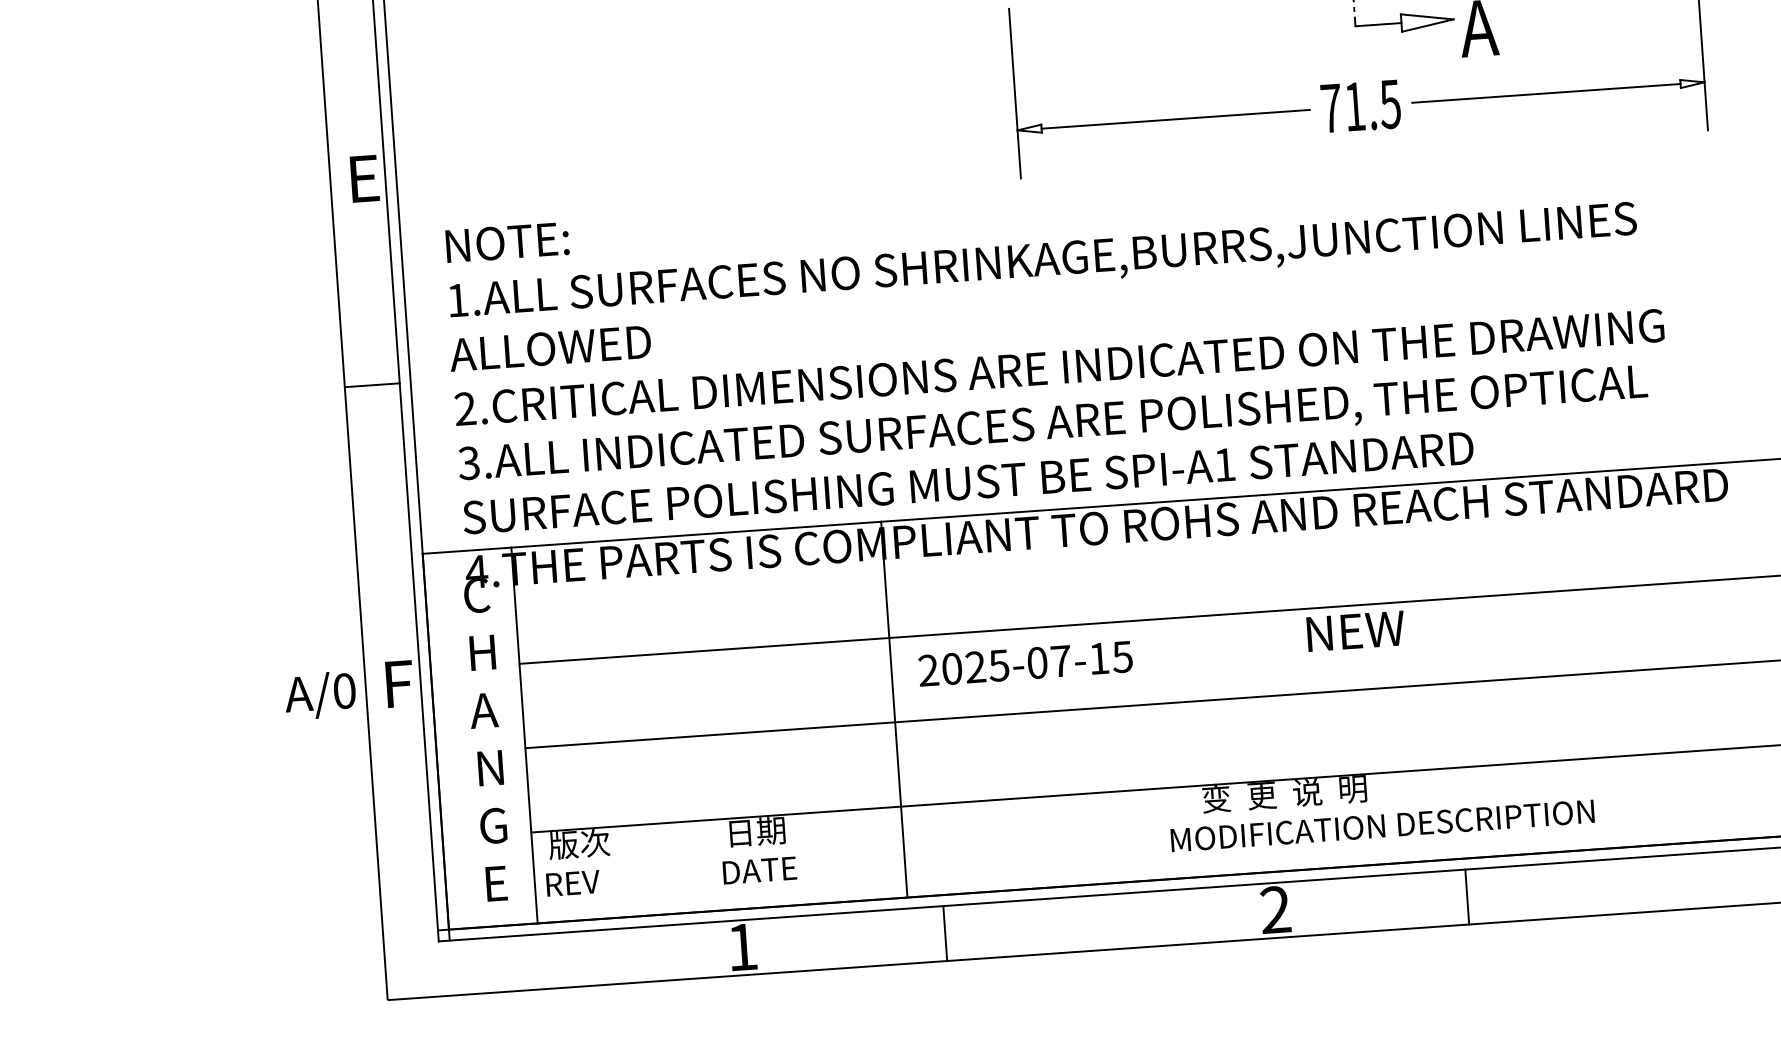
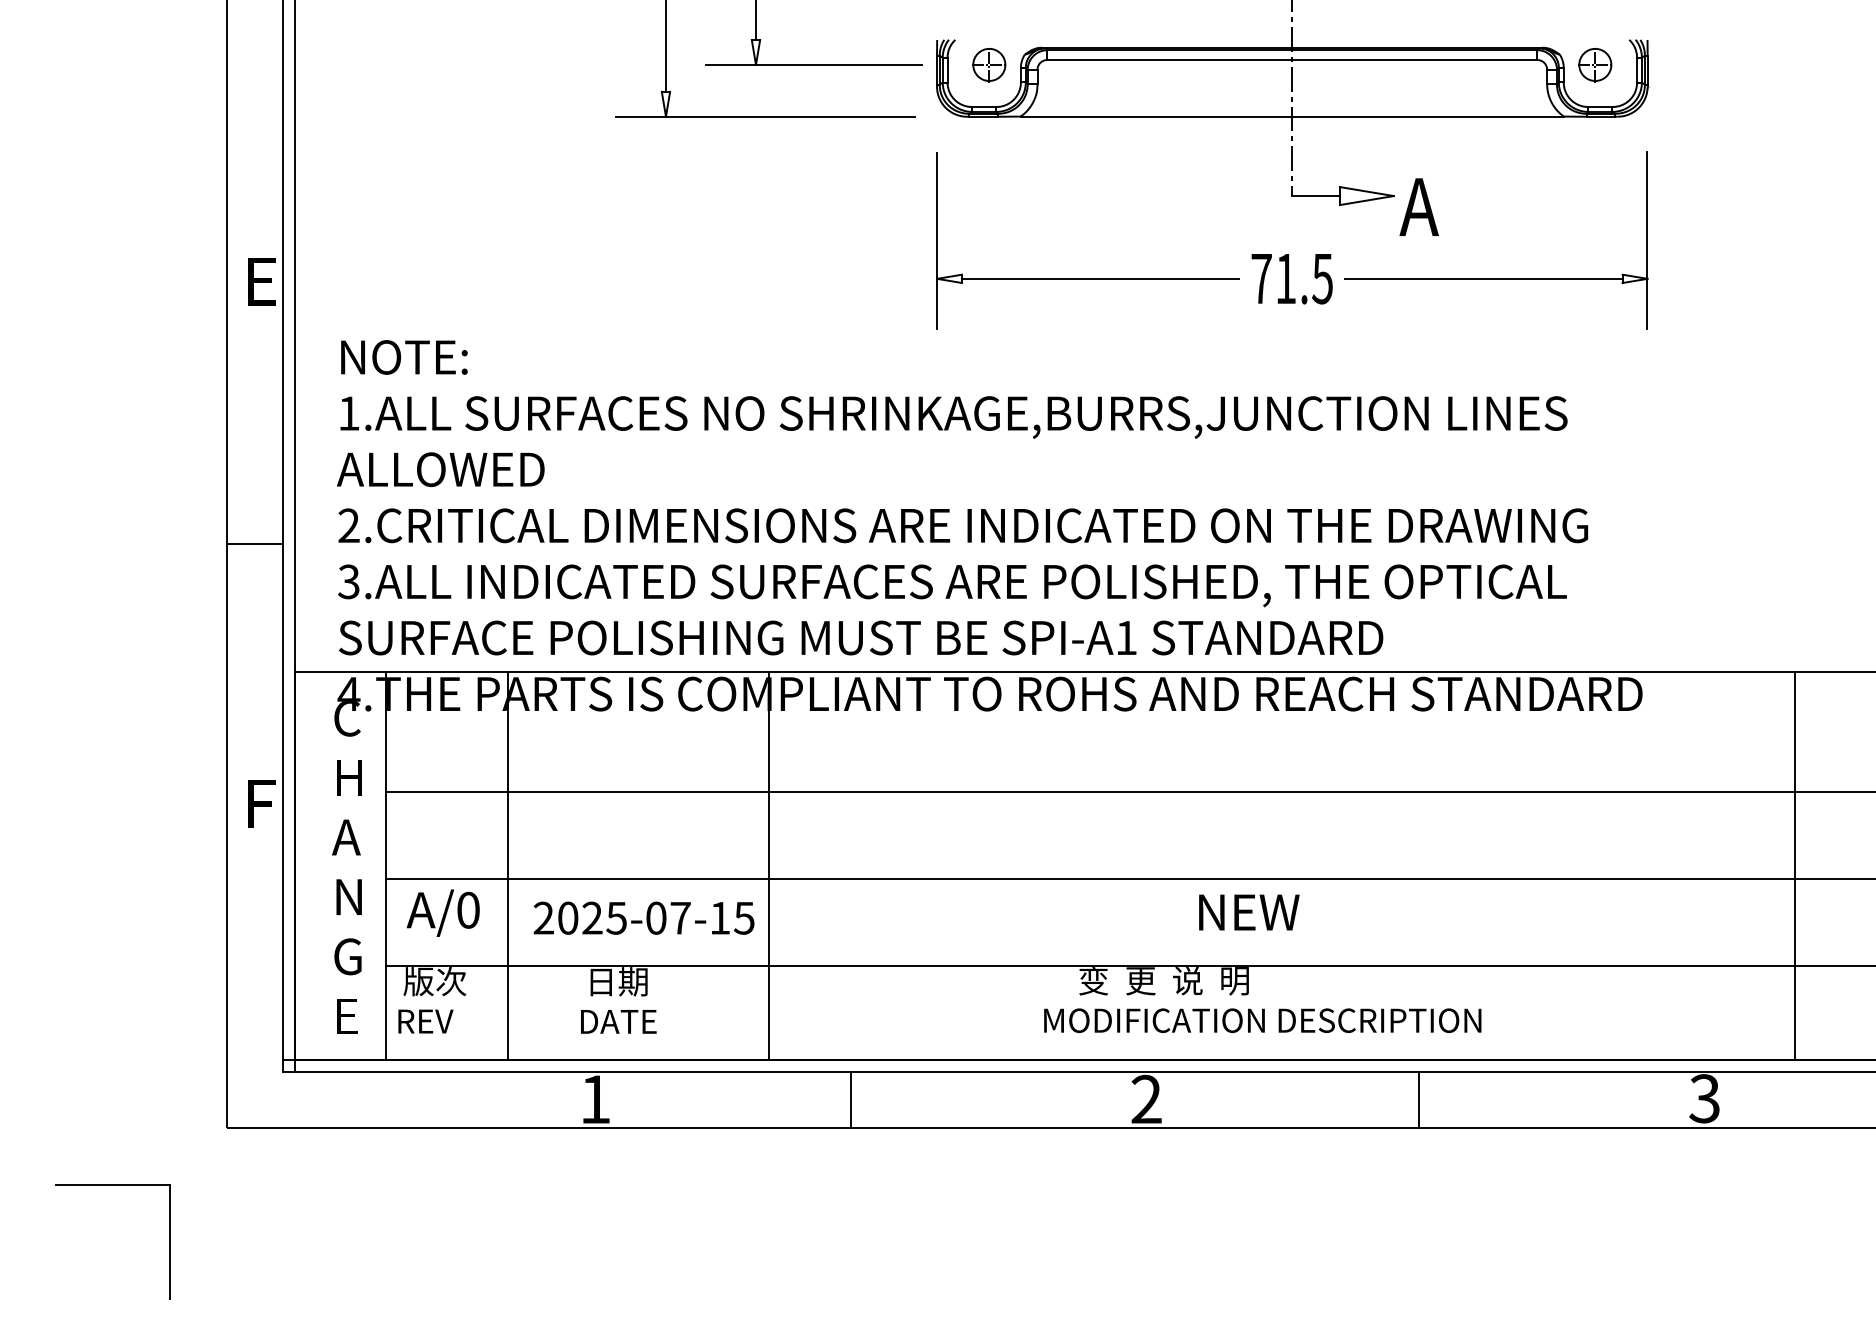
line: (371, 385) -> (254, 543), moved
text: (1356, 631) -> (1249, 912), moved
text: (1024, 663) -> (643, 917), moved
text: (319, 694) -> (442, 912), moved
line: (642, 726) -> (508, 865), added
line: (1467, 896) -> (1418, 1099), moved
line: (945, 933) -> (851, 1099), moved

